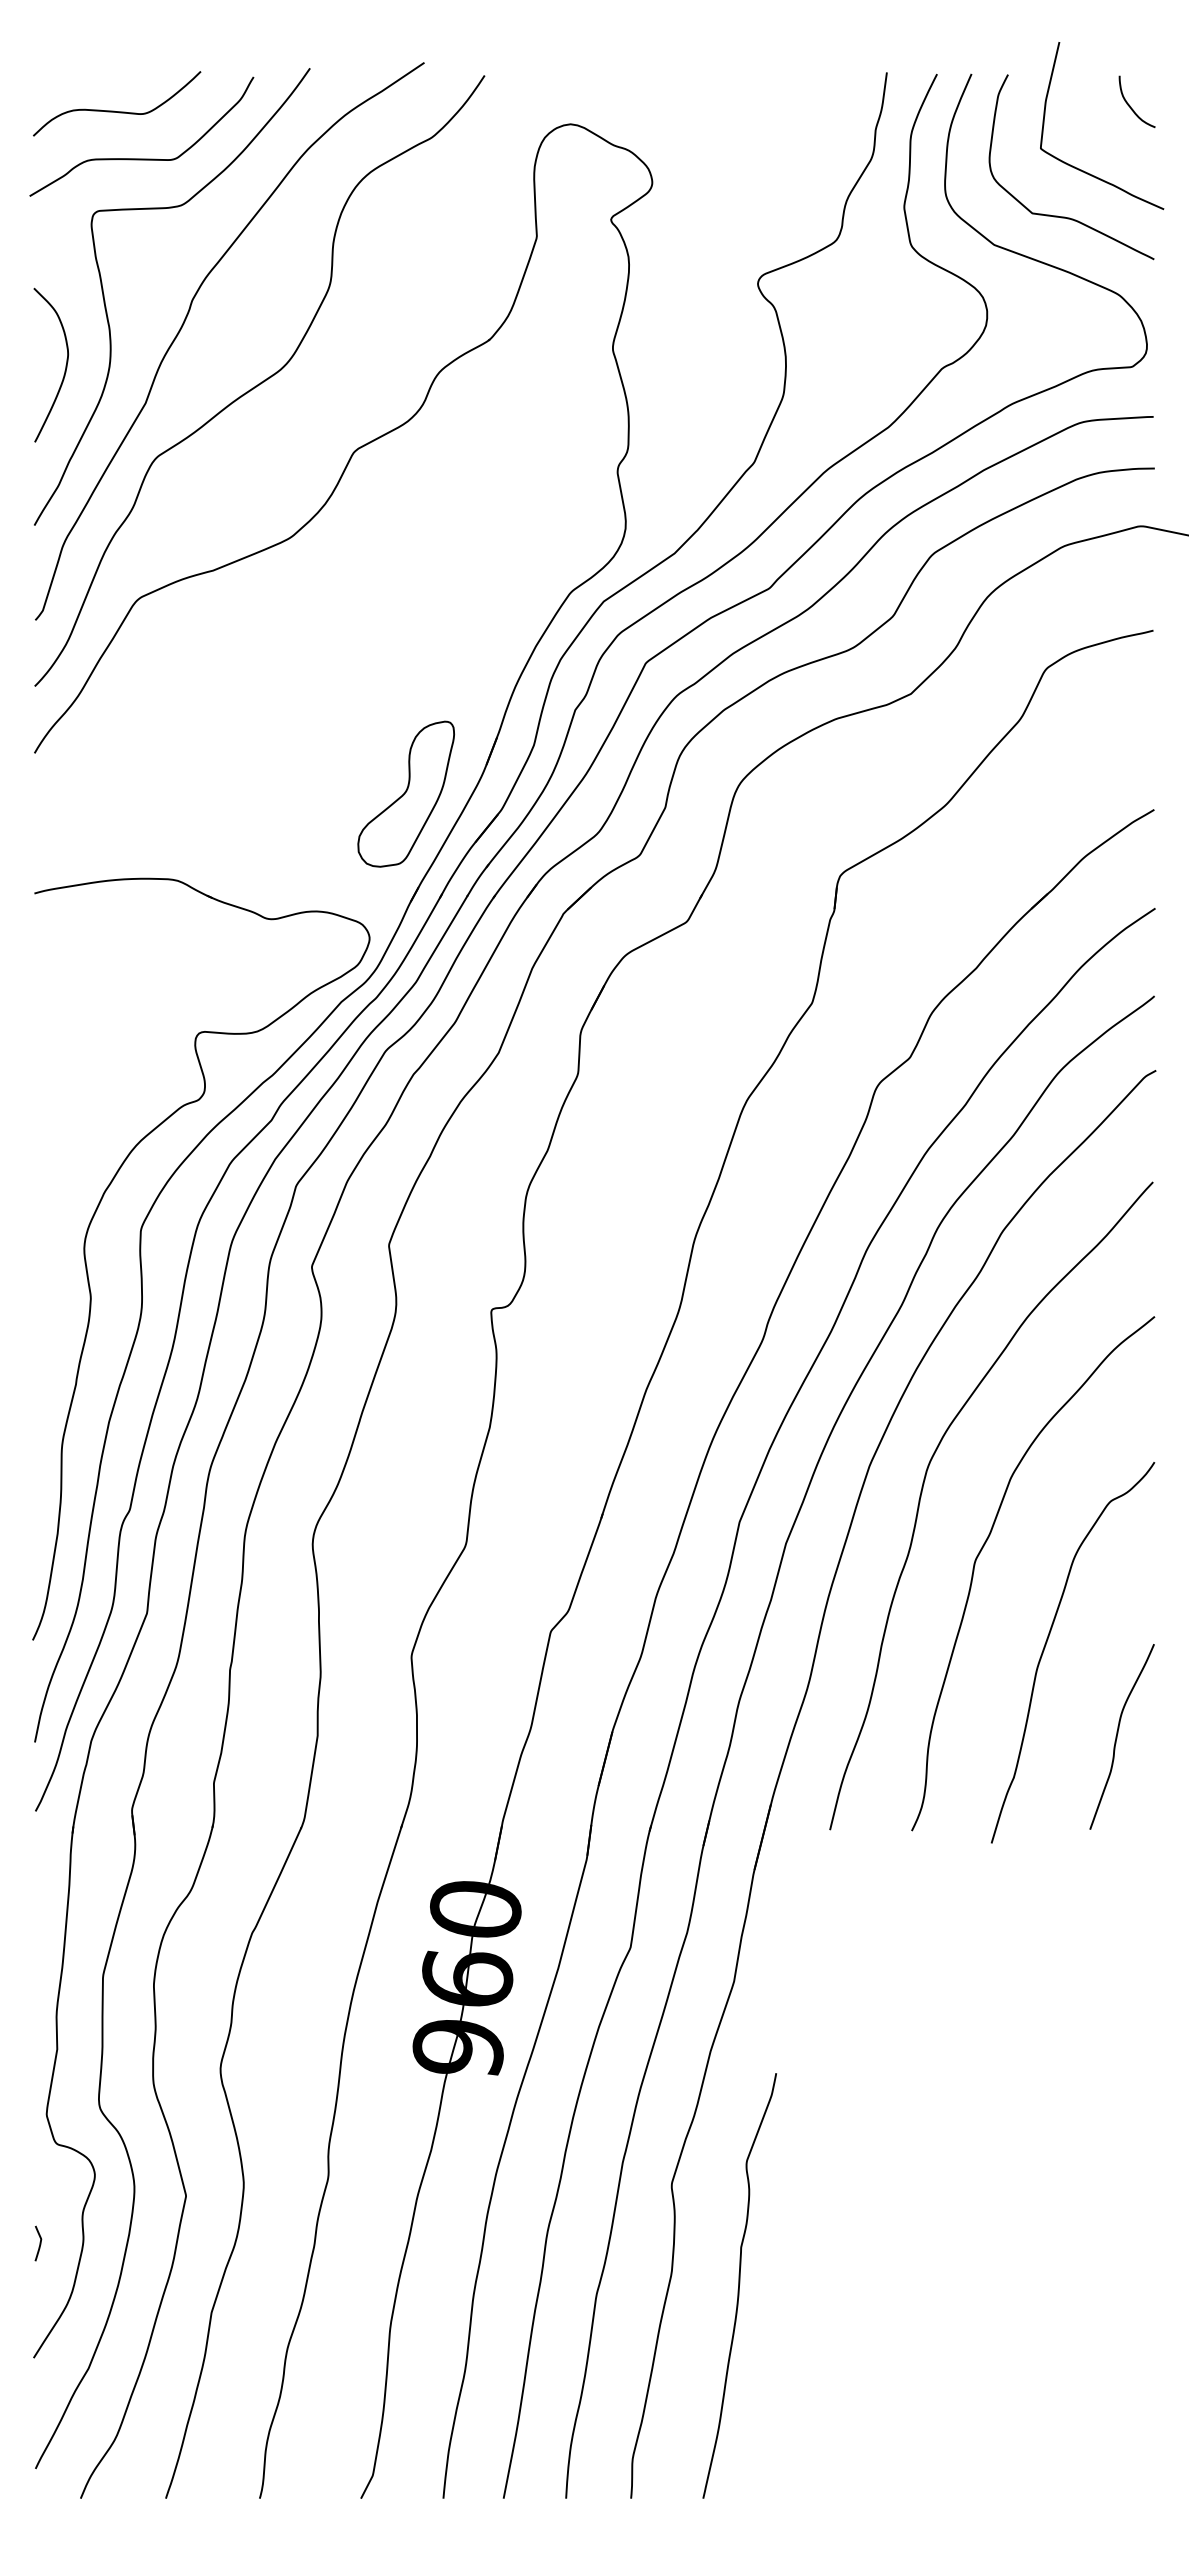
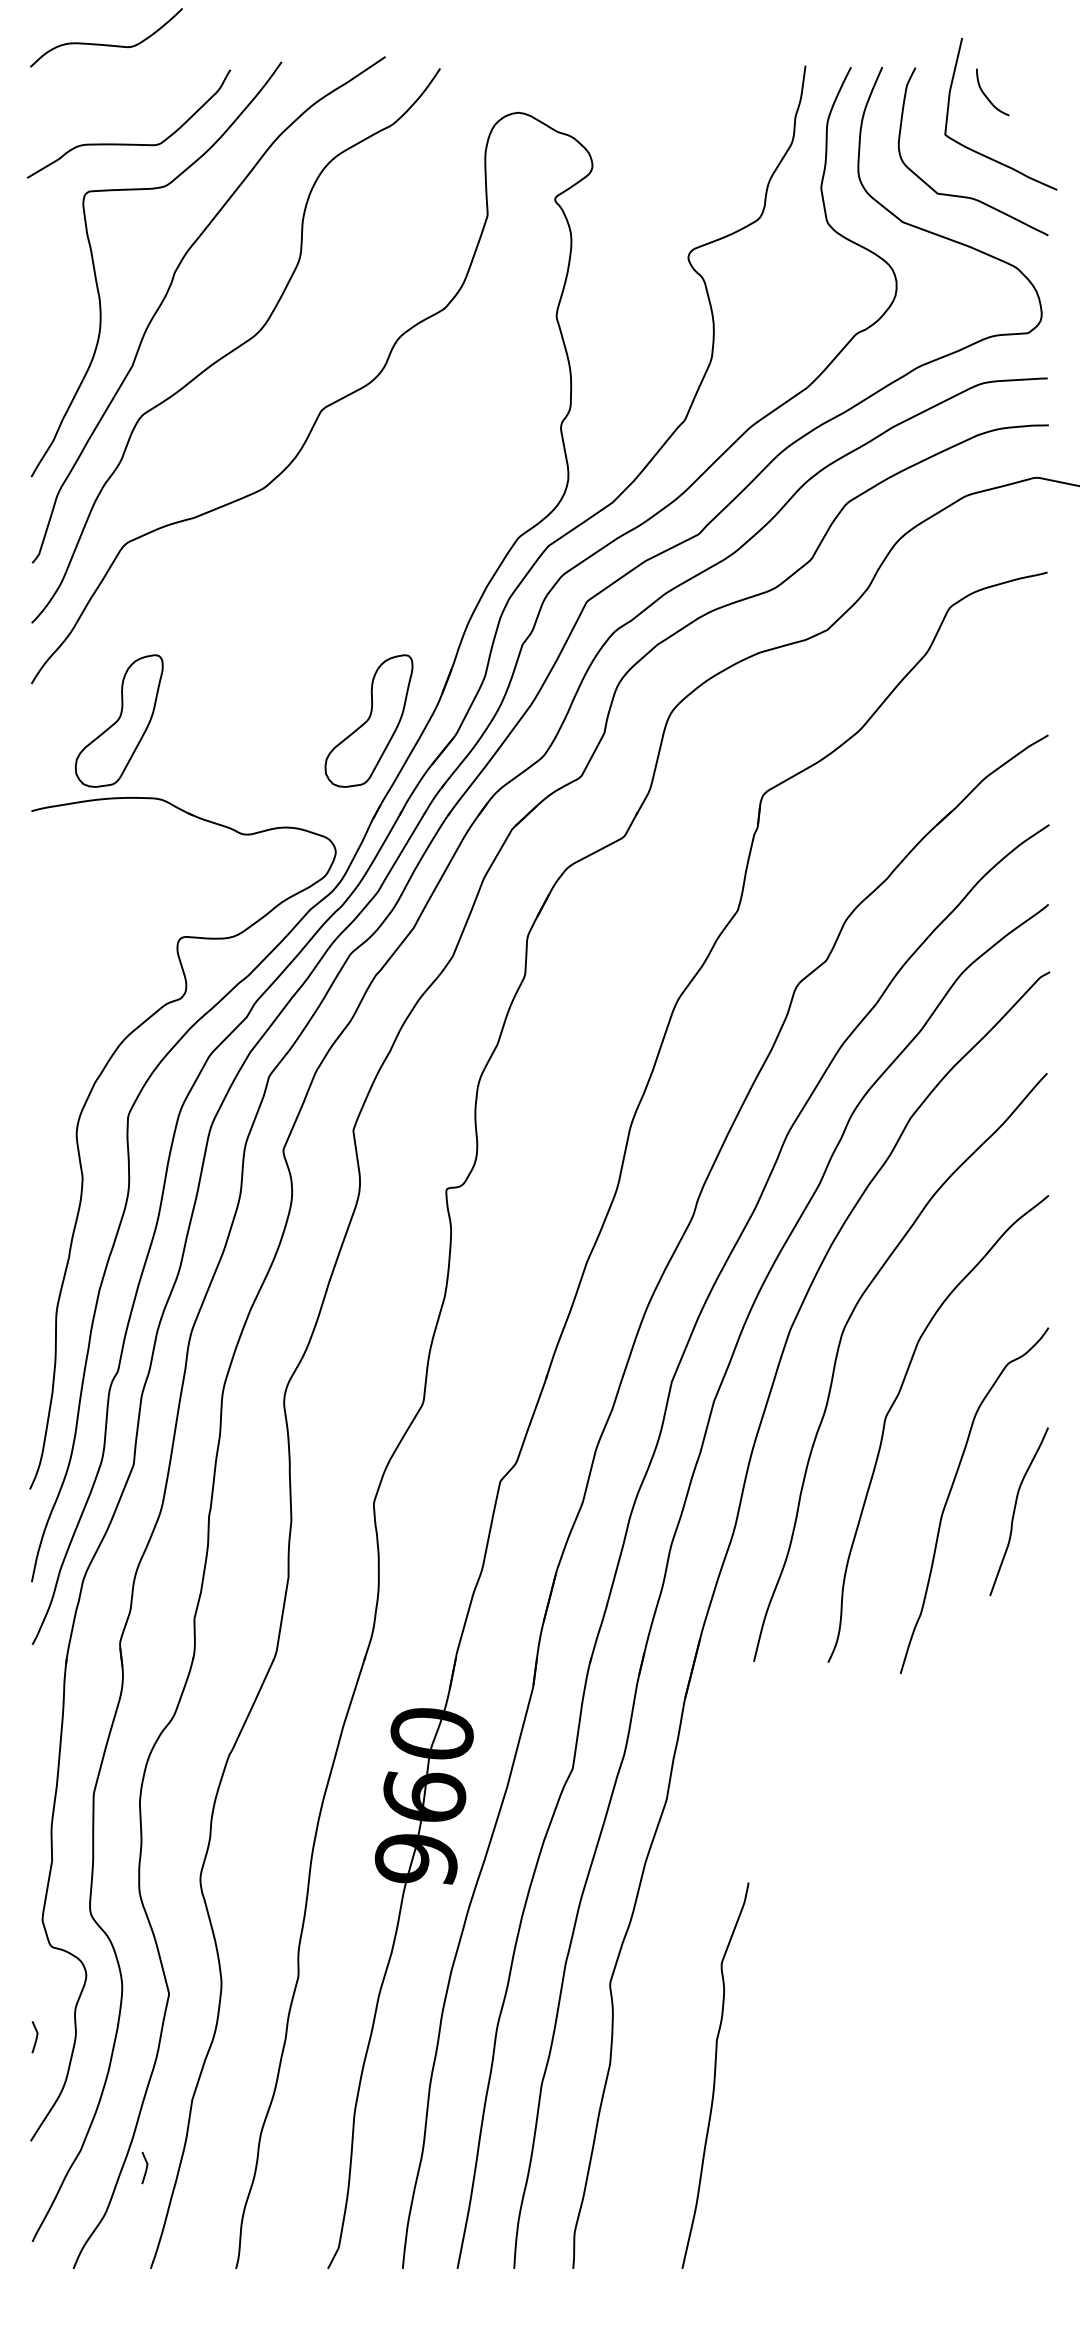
curve: (1130, 105) -> (986, 95), moved
curve: (114, 110) -> (104, 43), moved
curve: (65, 365) -> (59, 331), removed
part: (130, 793) -> (118, 720), added
curve: (1117, 1736) -> (1014, 1511), moved
curve: (739, 2285) -> (715, 2075), moved
curve: (160, 2387) -> (145, 2167), added

